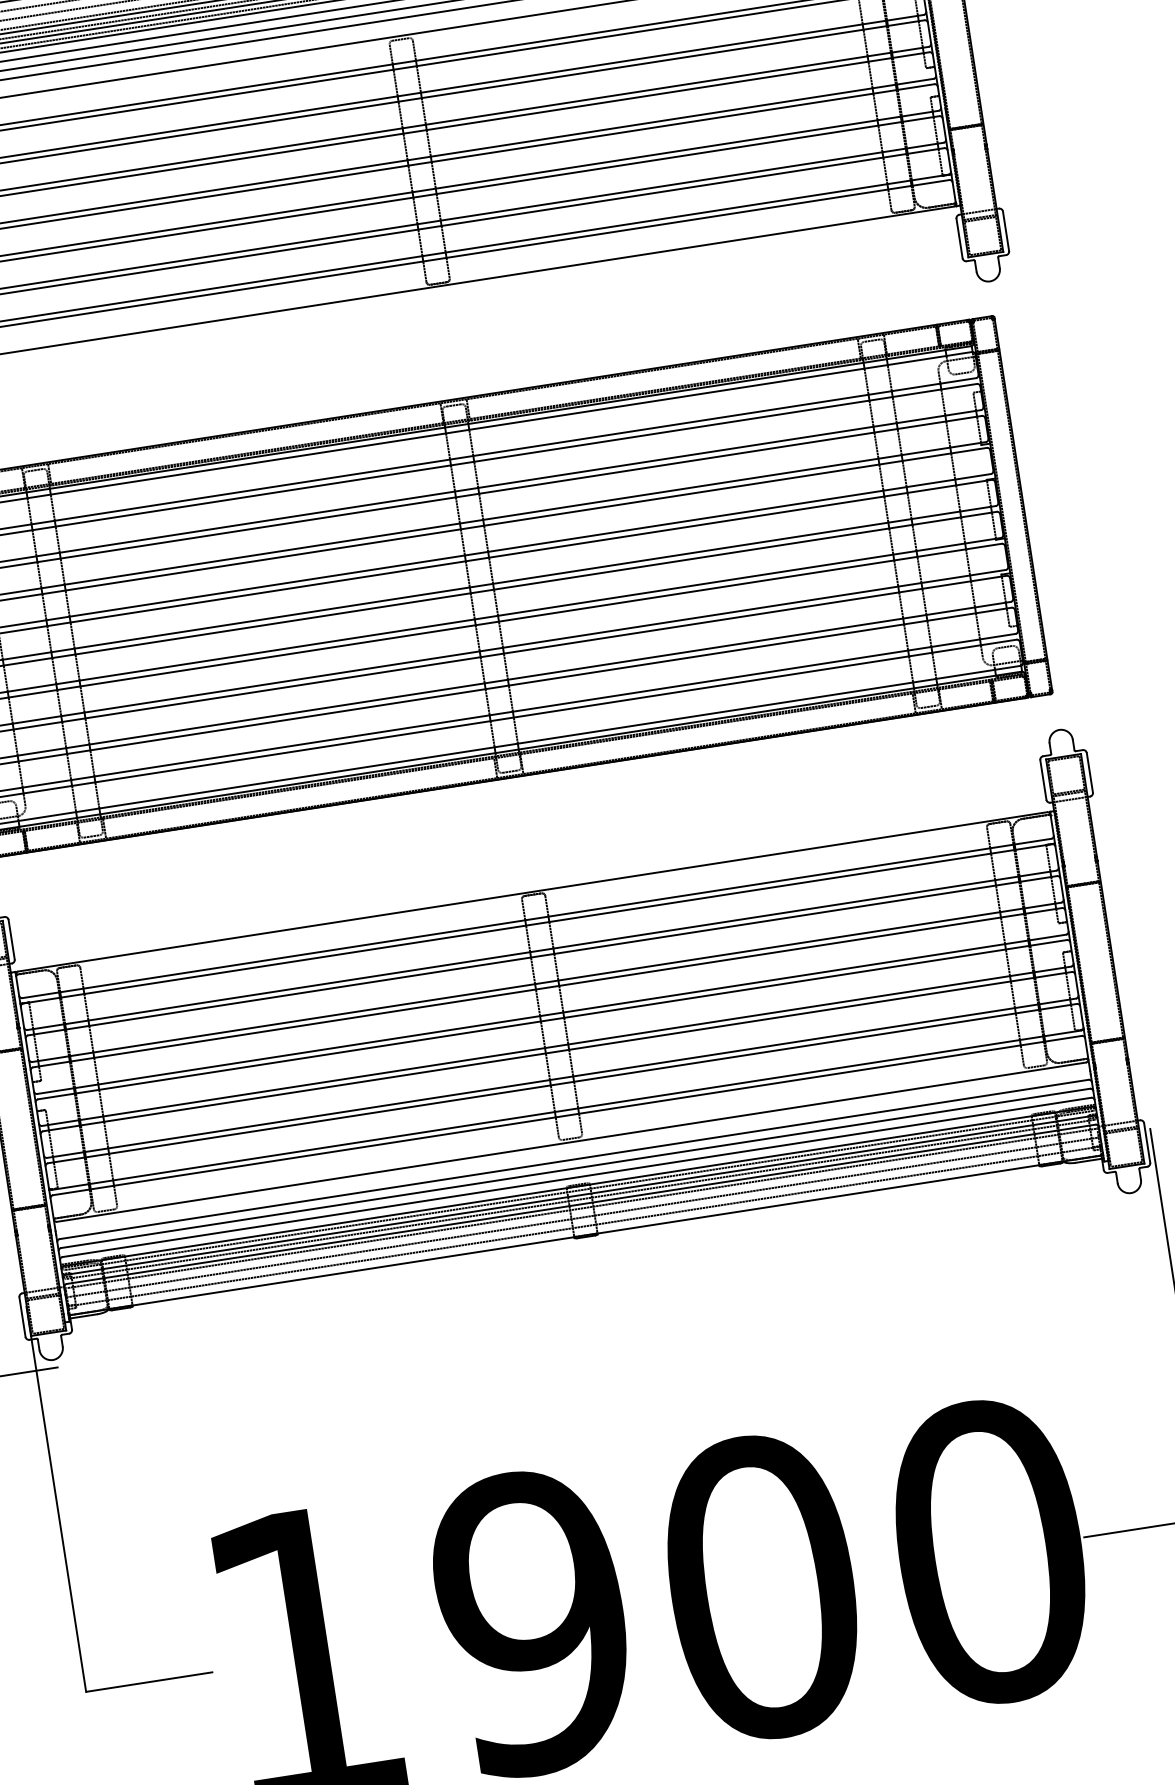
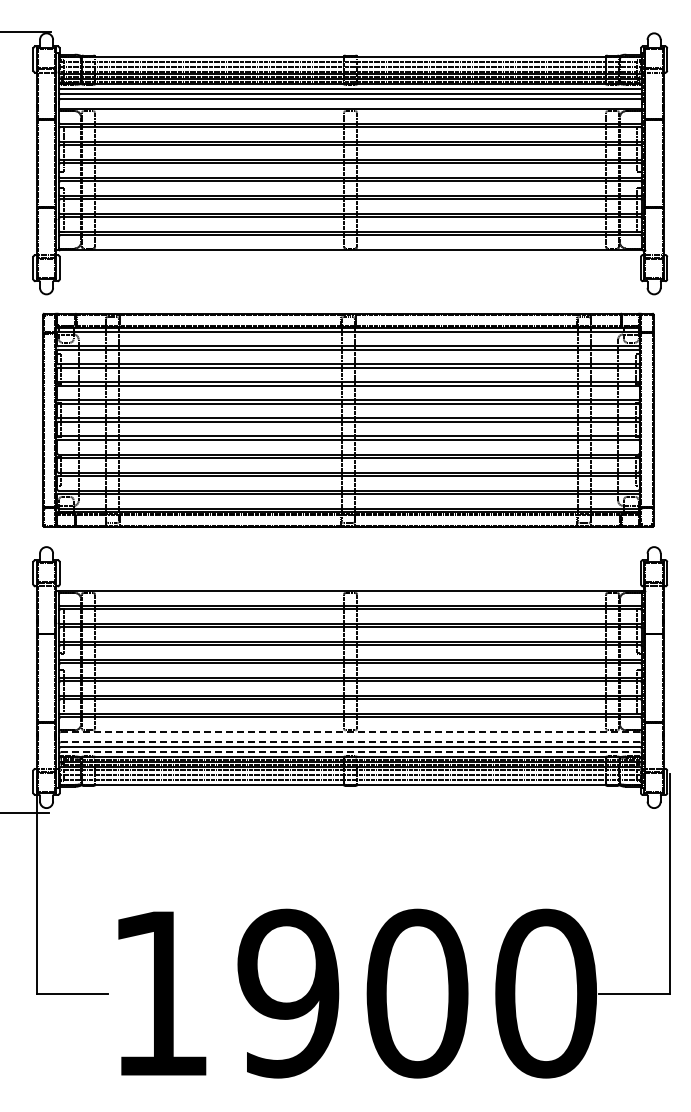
line: (571, 1142) -> (350, 732), solid -> dashed
line: (574, 1160) -> (350, 742), solid -> dashed
line: (576, 1177) -> (350, 752), solid -> dashed

